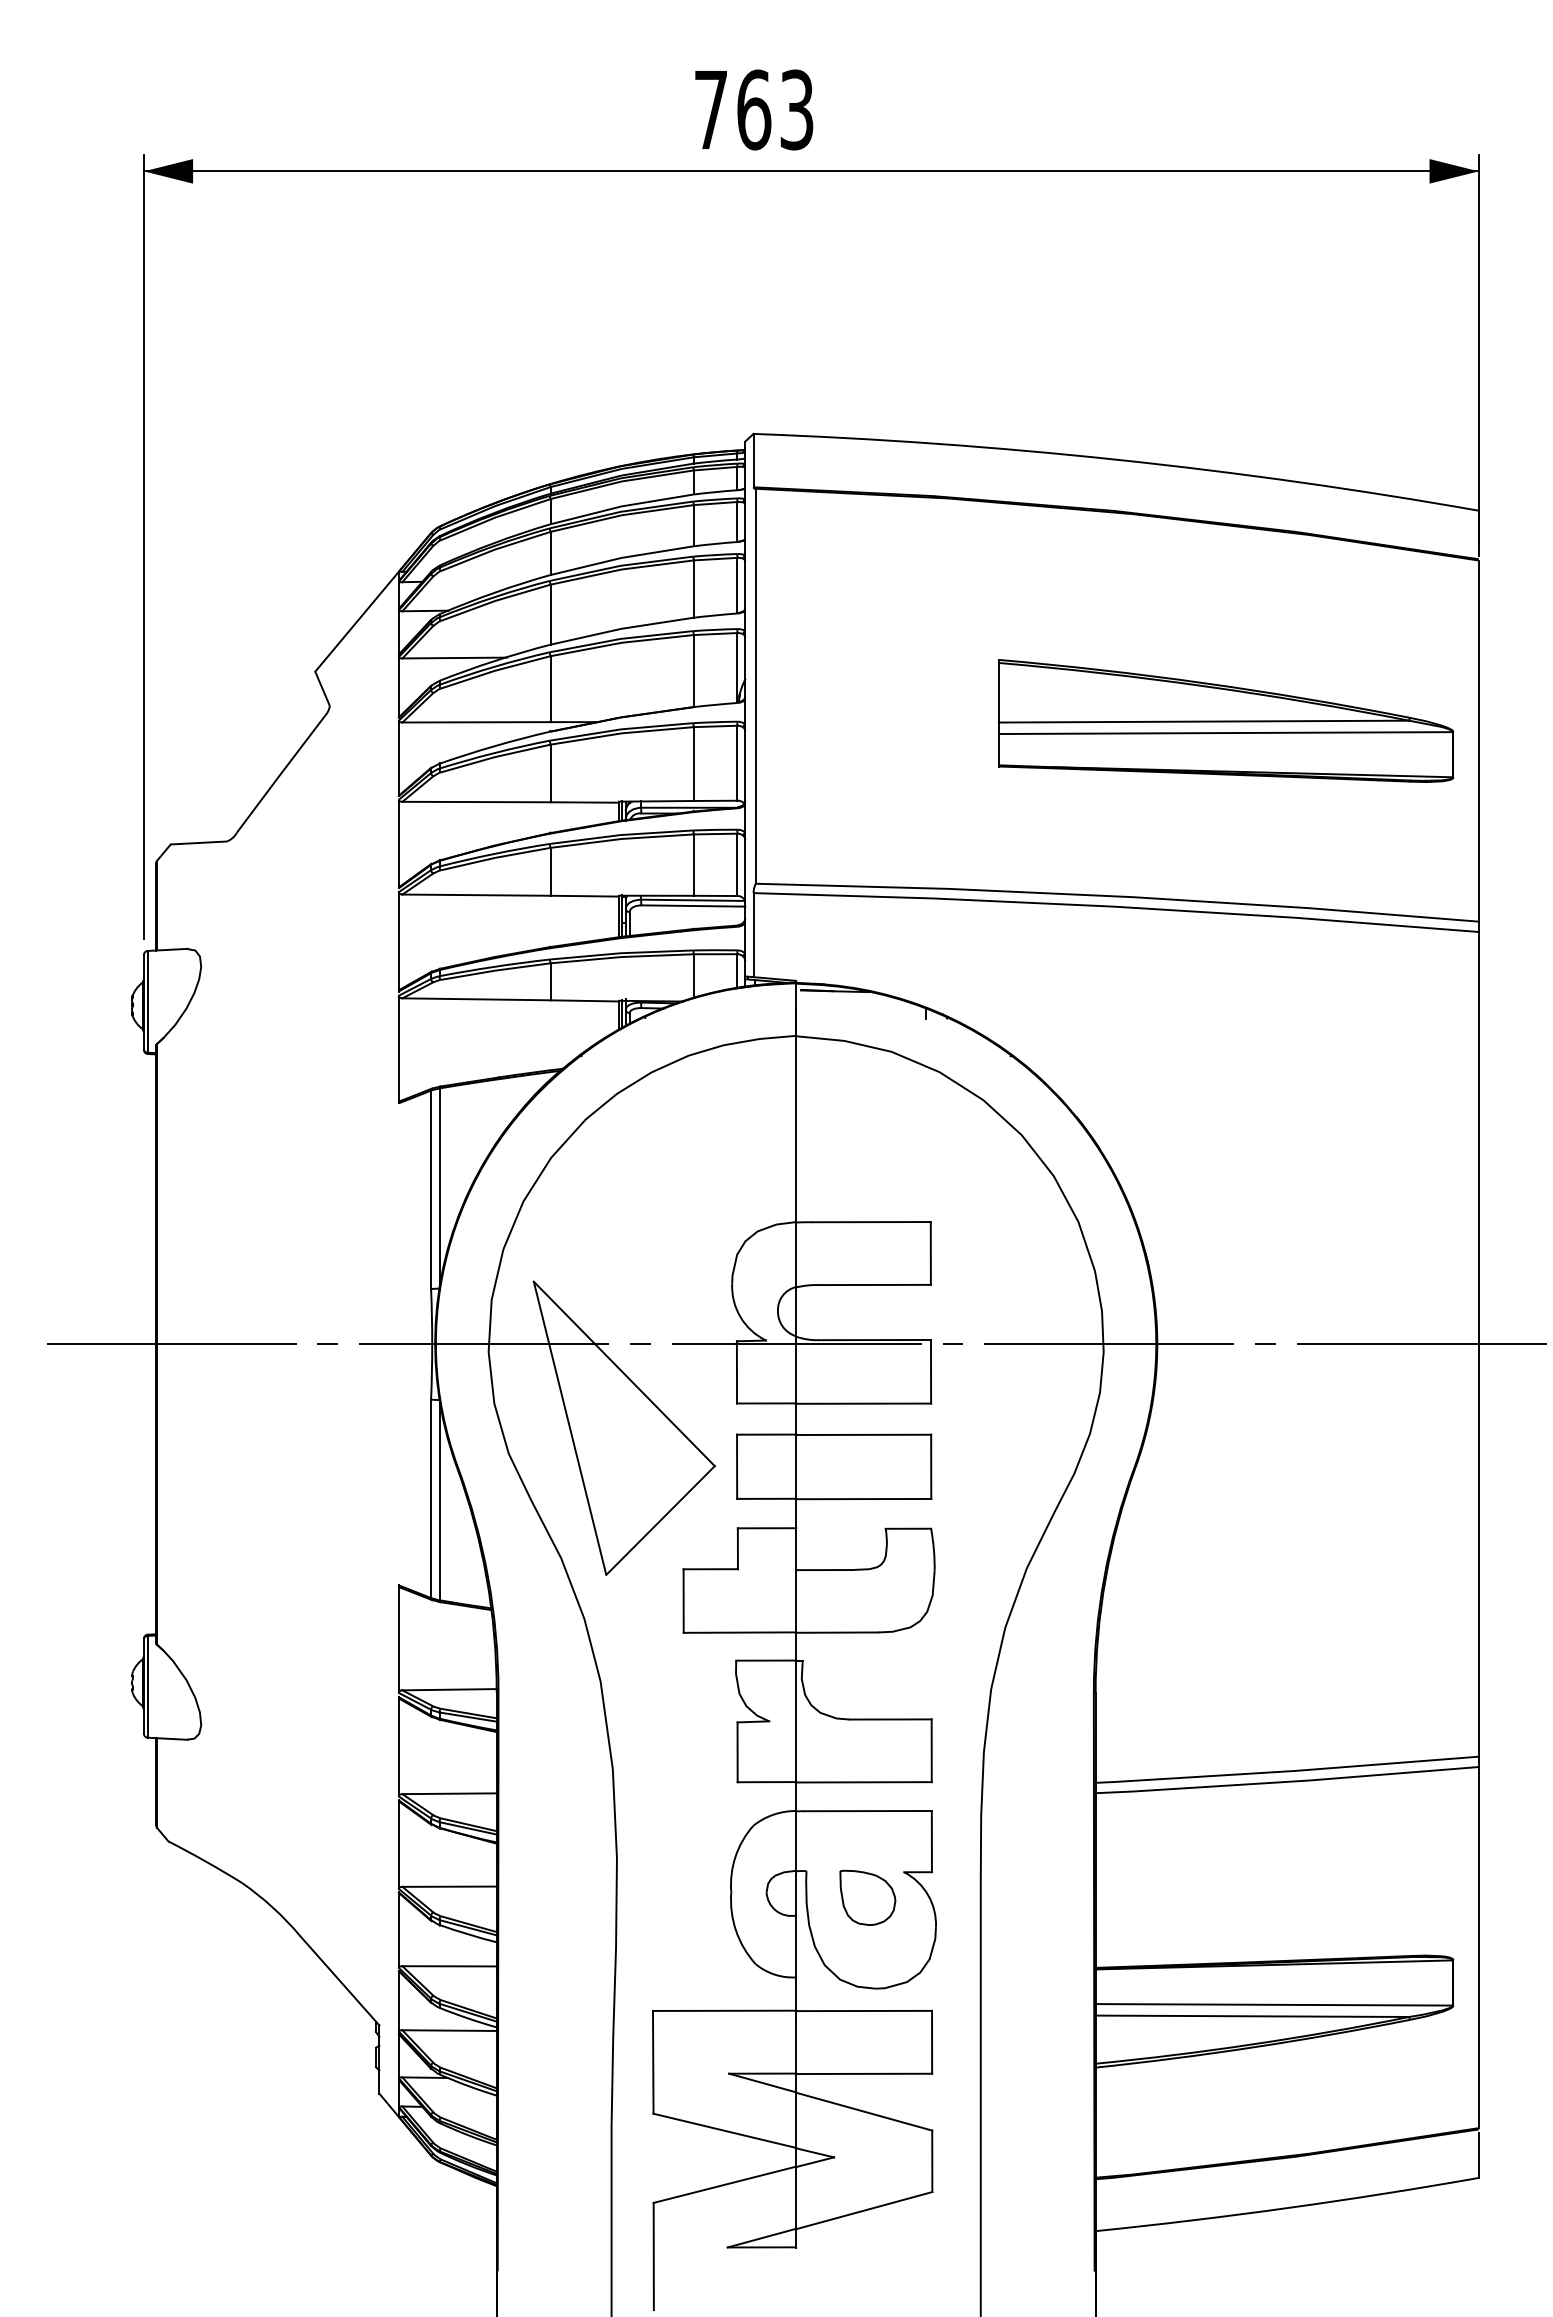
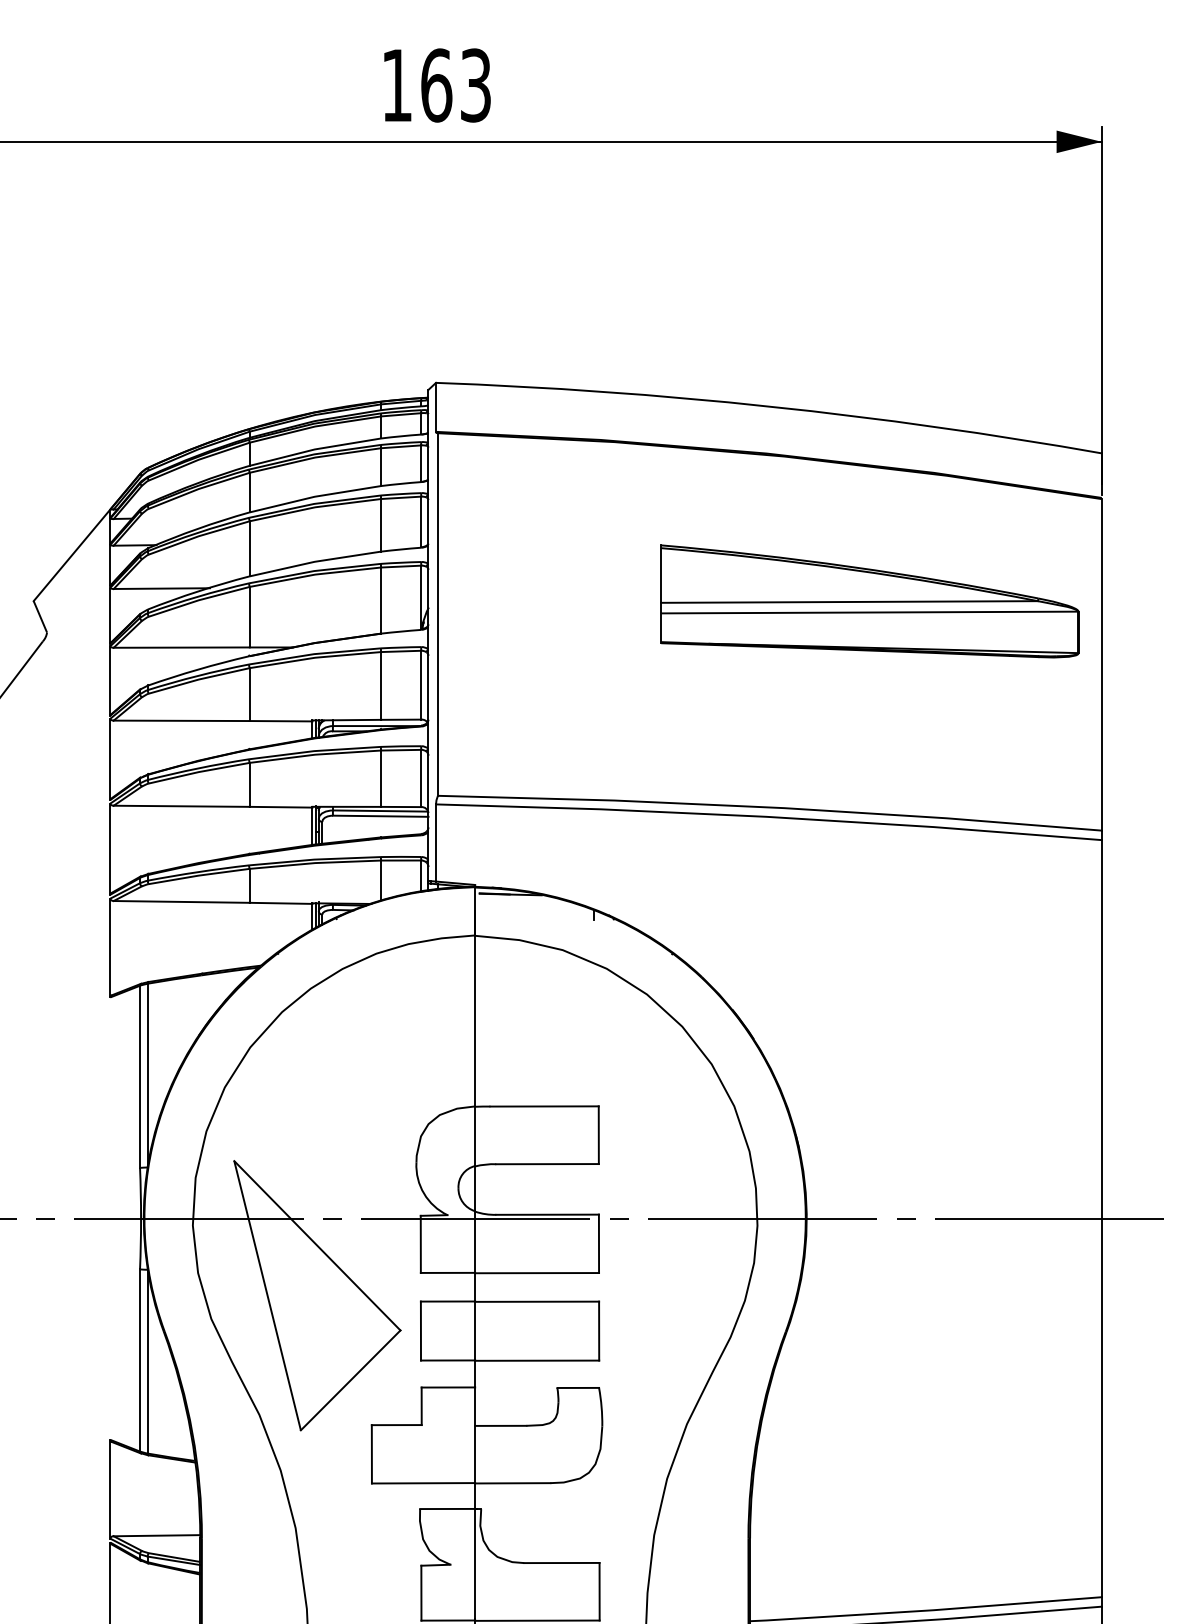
text: (710, 109) -> (396, 85), 763 -> 163
part: (1225, 720) -> (869, 600), moved

